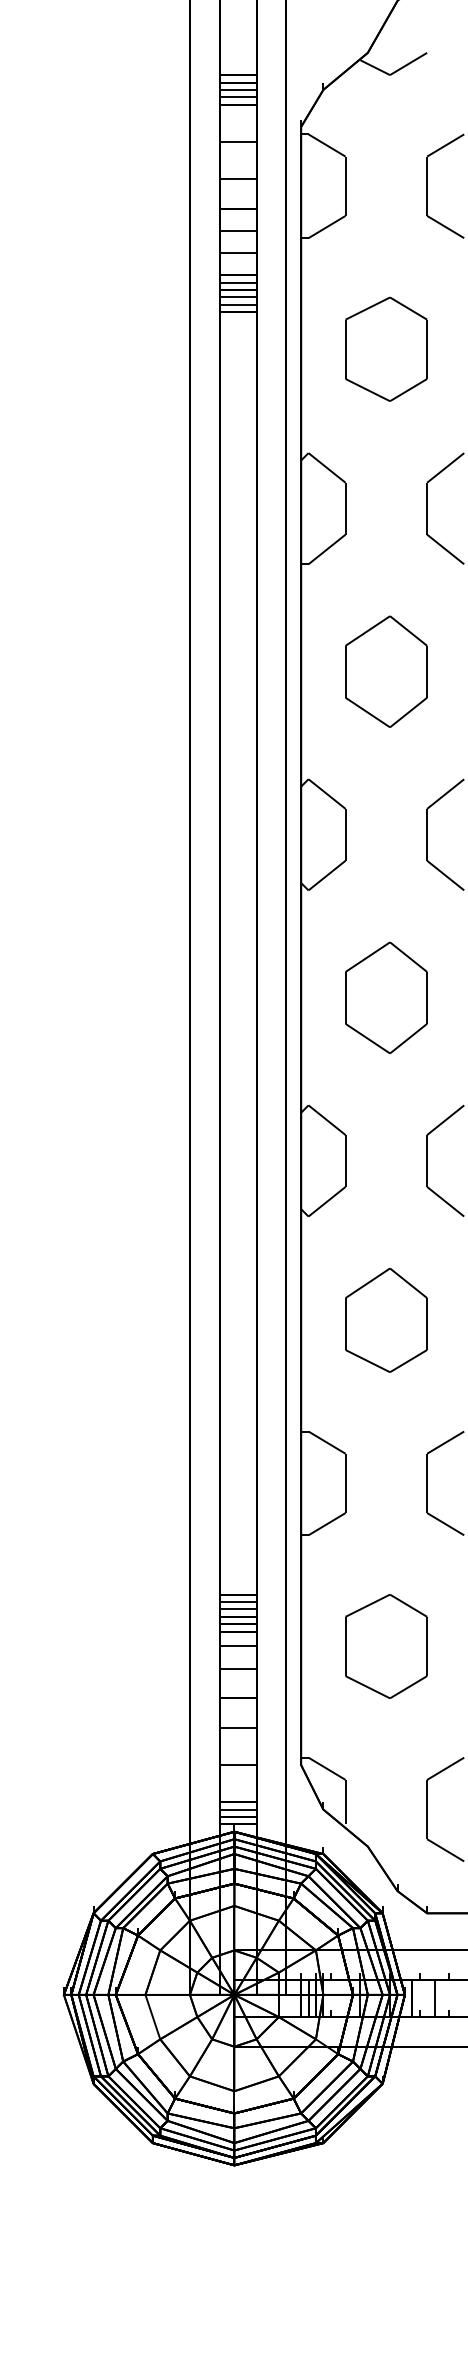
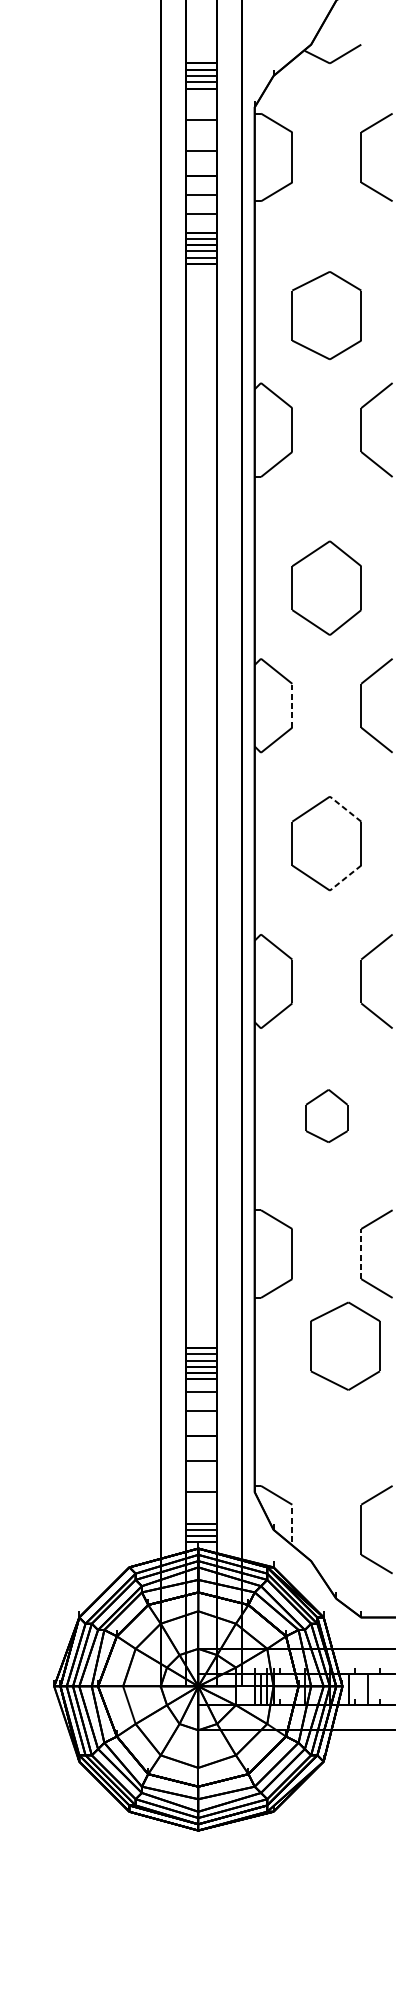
part: (386, 348) -> (326, 314), moved
part: (386, 671) -> (326, 587), moved
line: (345, 834) -> (292, 705), solid -> dashed
line: (408, 957) -> (345, 809), solid -> dashed
line: (408, 1038) -> (345, 877), solid -> dashed
part: (386, 1319) -> (326, 1115), size x0.6
line: (427, 1483) -> (361, 1254), solid -> dashed
part: (386, 1646) -> (345, 1346), moved
line: (345, 1801) -> (292, 1522), solid -> dashed

